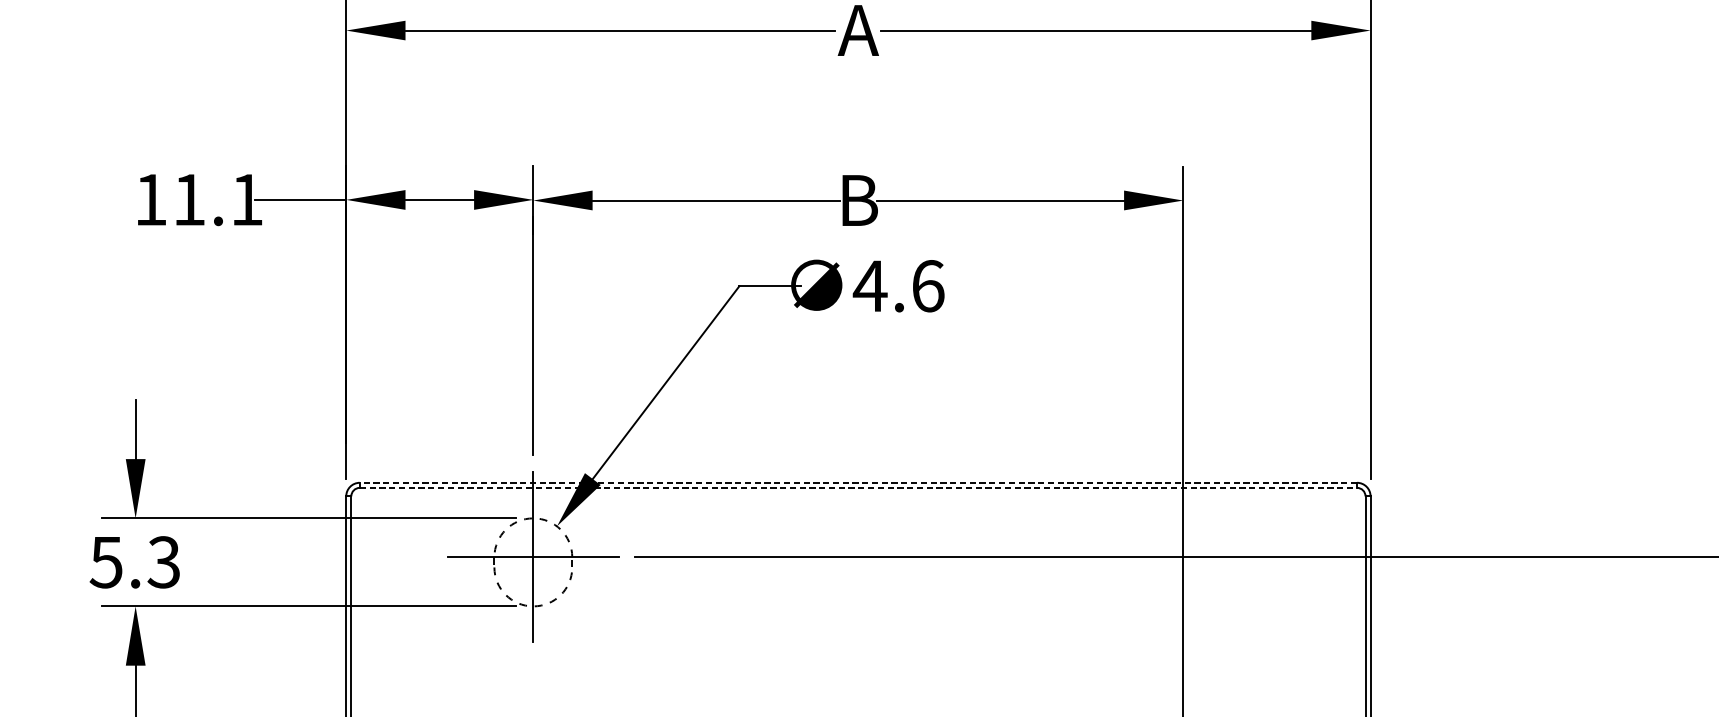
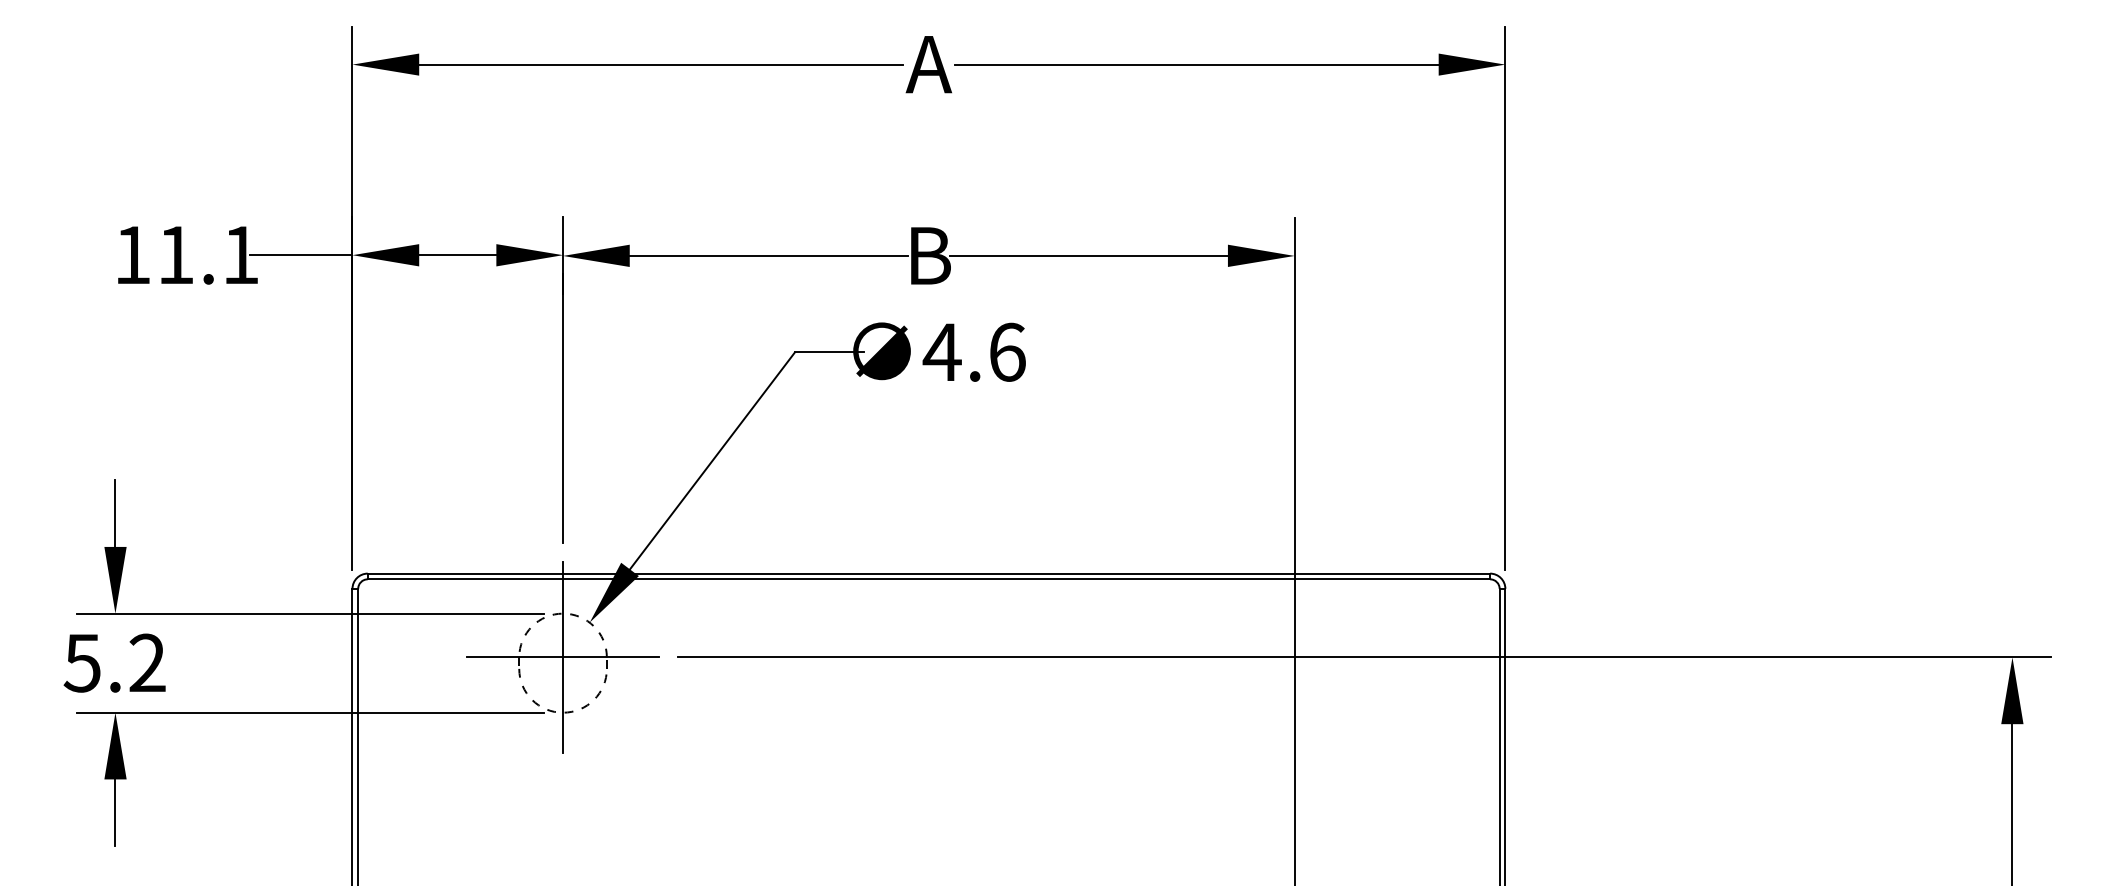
line: (858, 482) -> (928, 573), dashed -> solid
line: (858, 488) -> (929, 579), dashed -> solid
text: (163, 562) -> (146, 663), 5.3 -> 5.2

